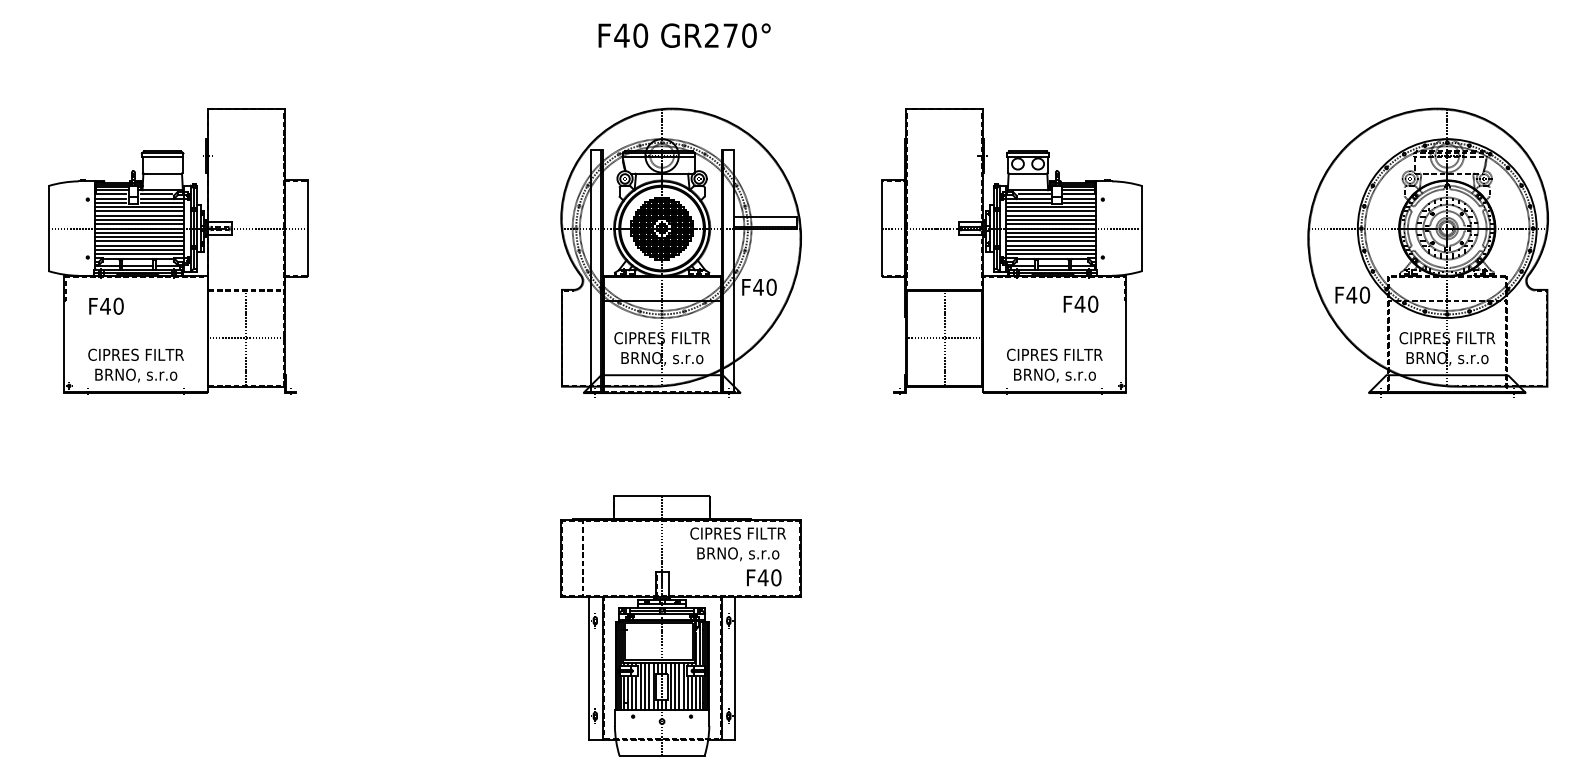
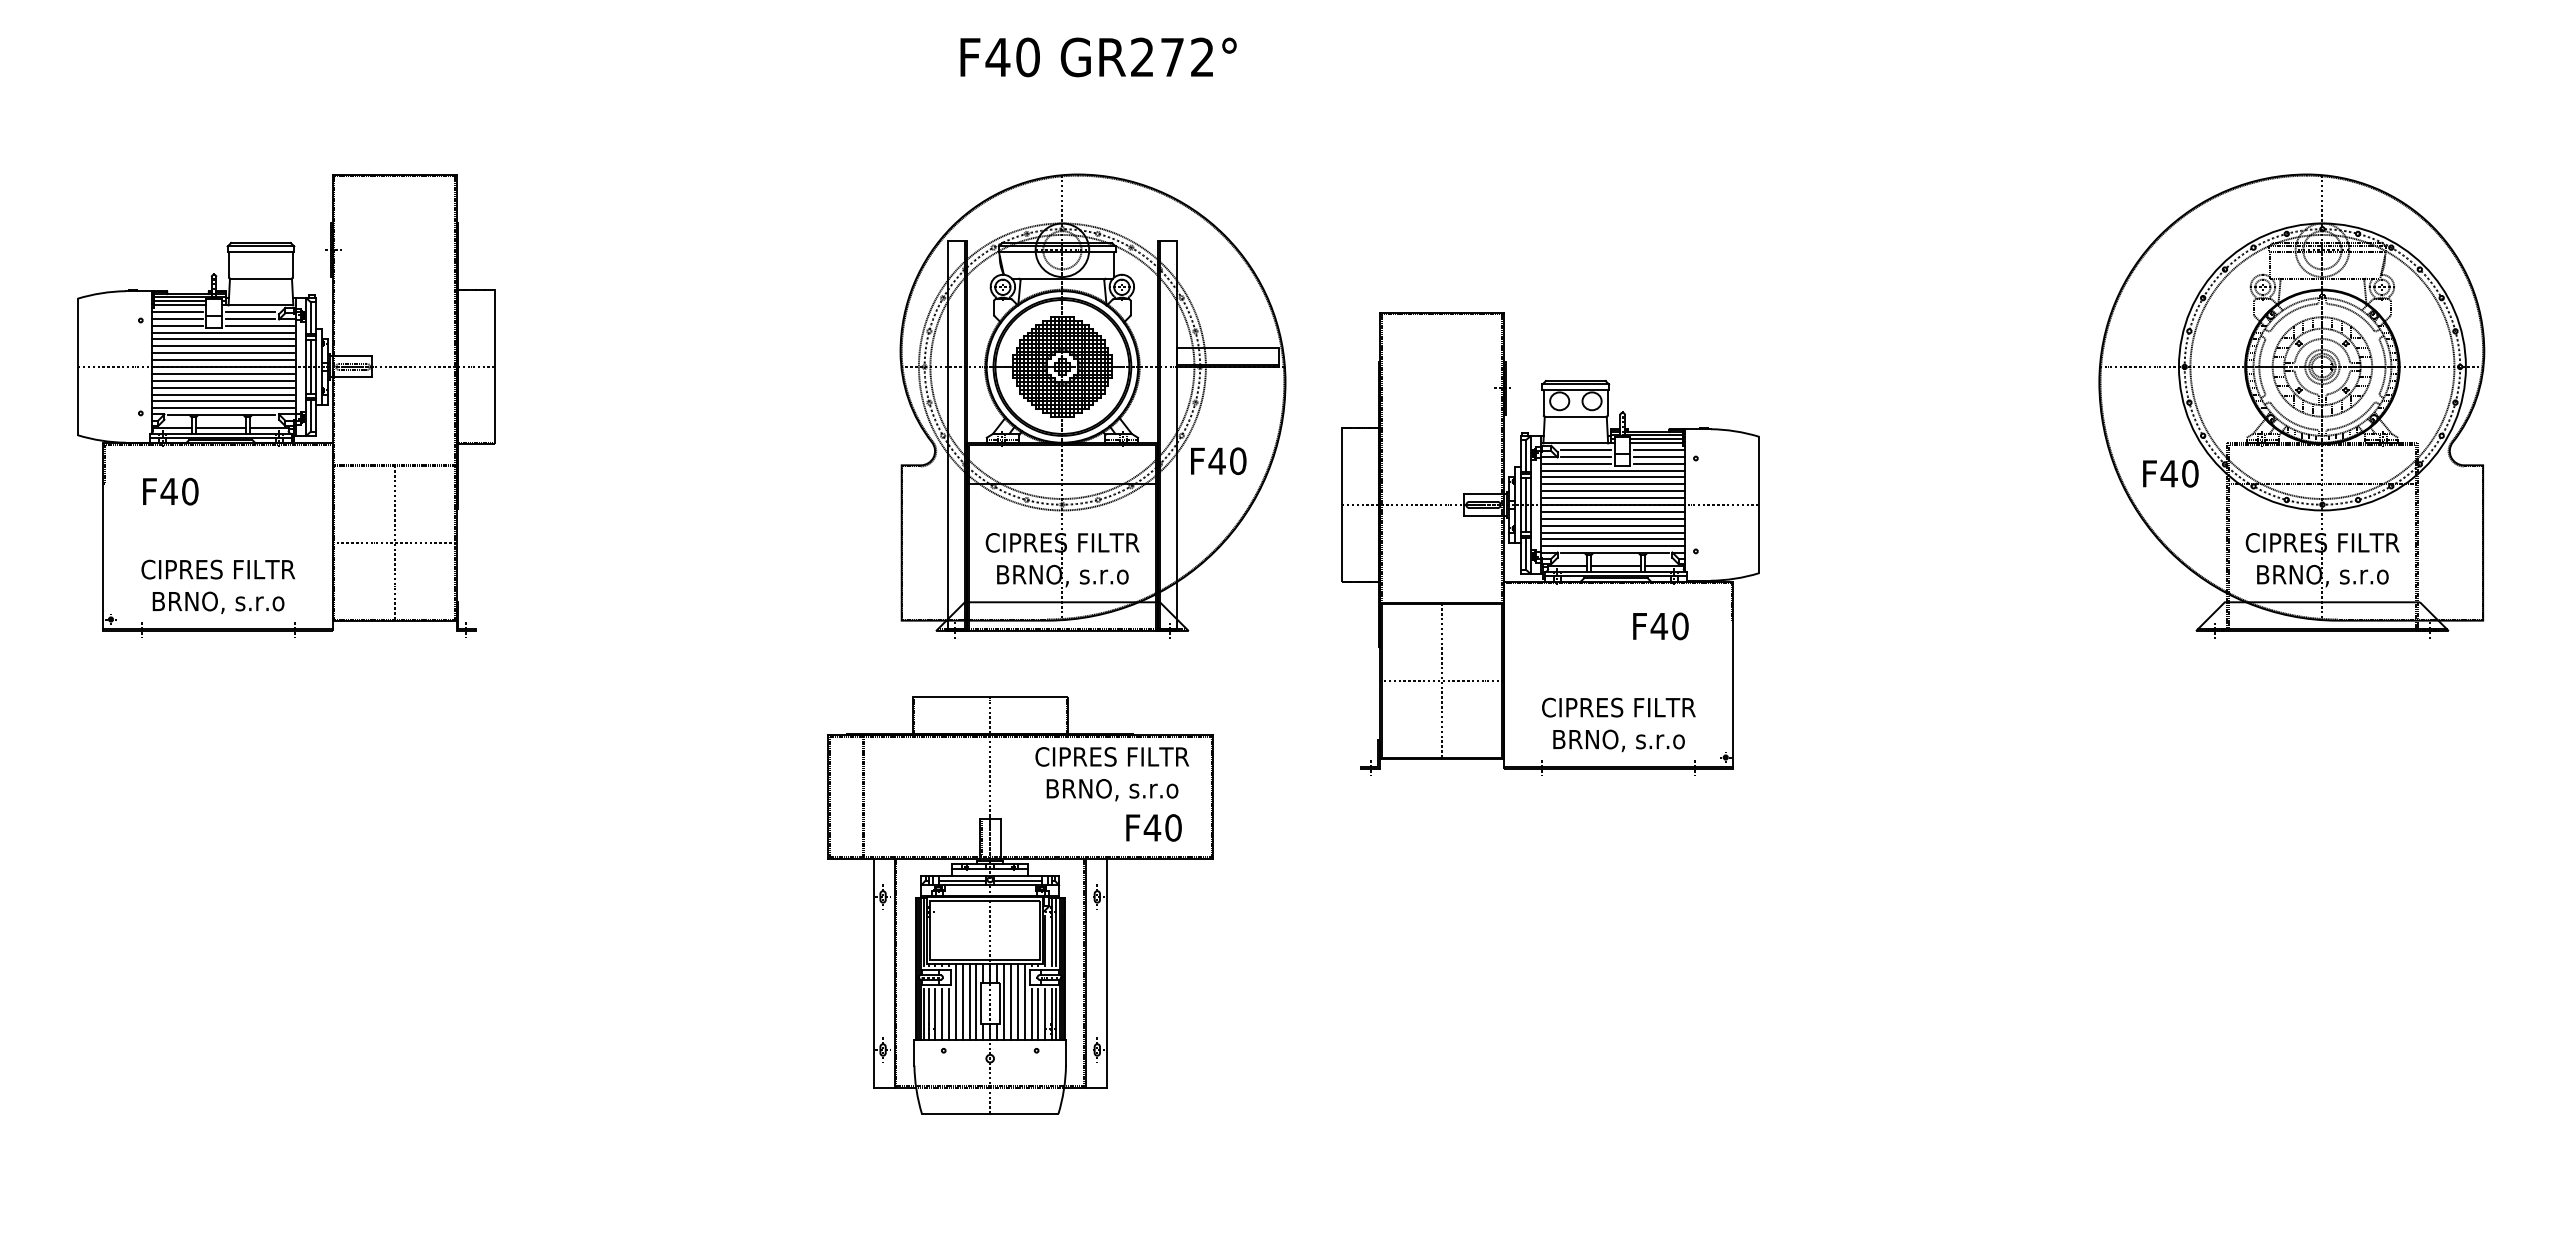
text: (749, 35) -> (1202, 57), GR270° -> GR272°
part: (1011, 251) -> (1549, 541), moved
part: (680, 625) -> (1019, 904), moved

